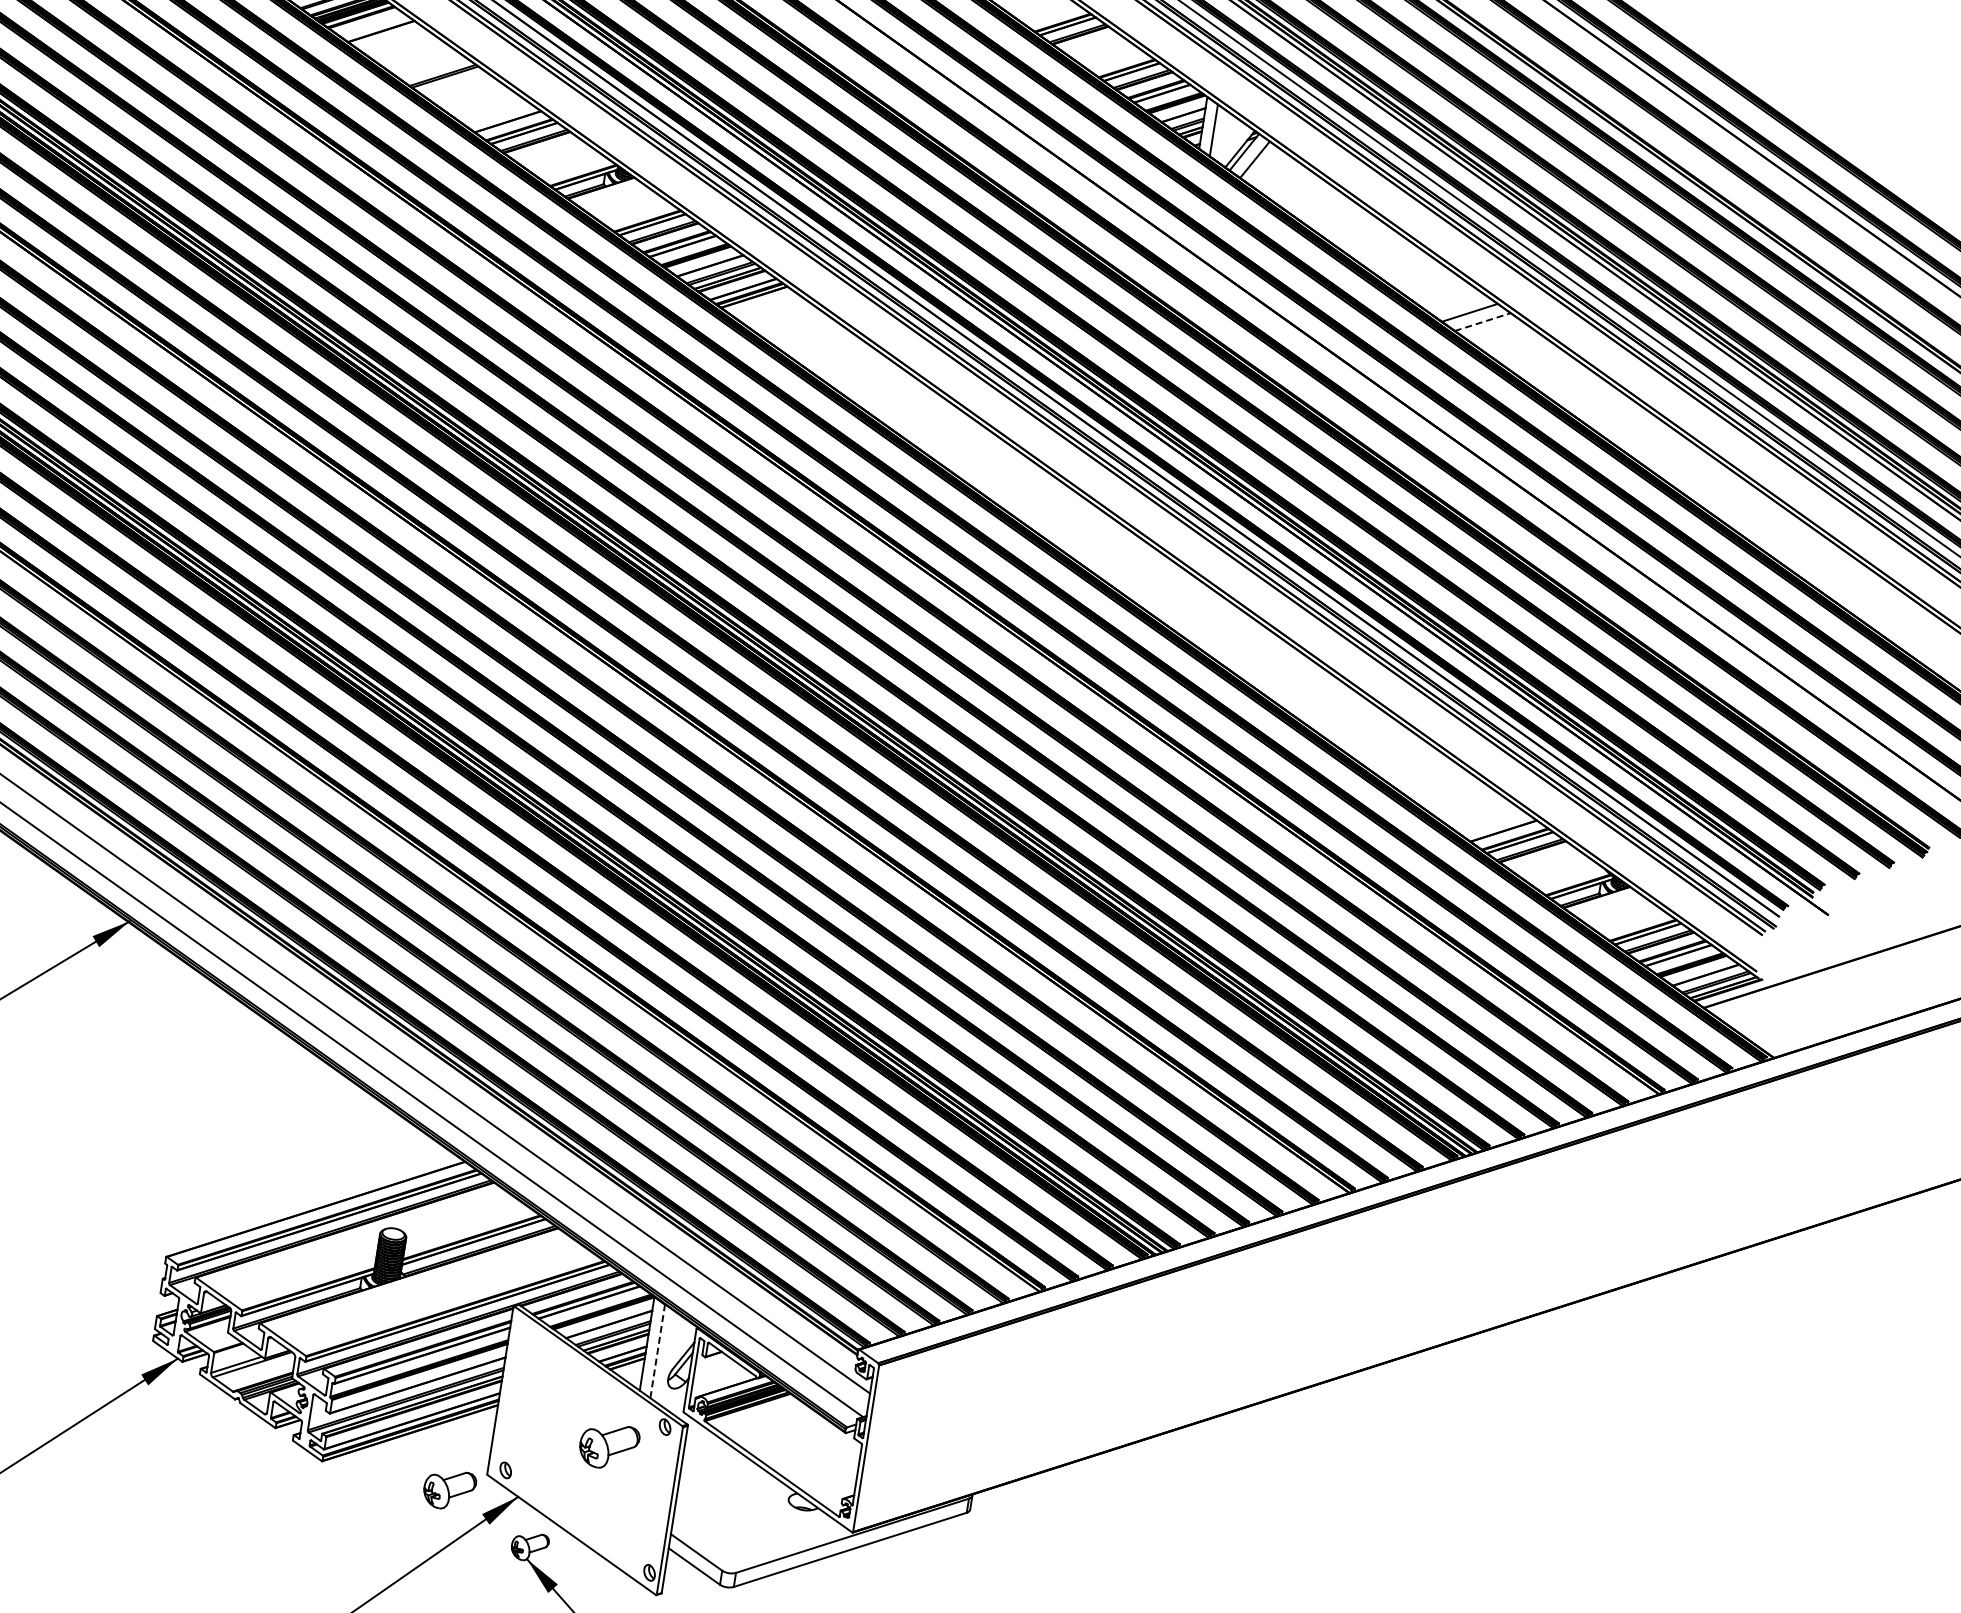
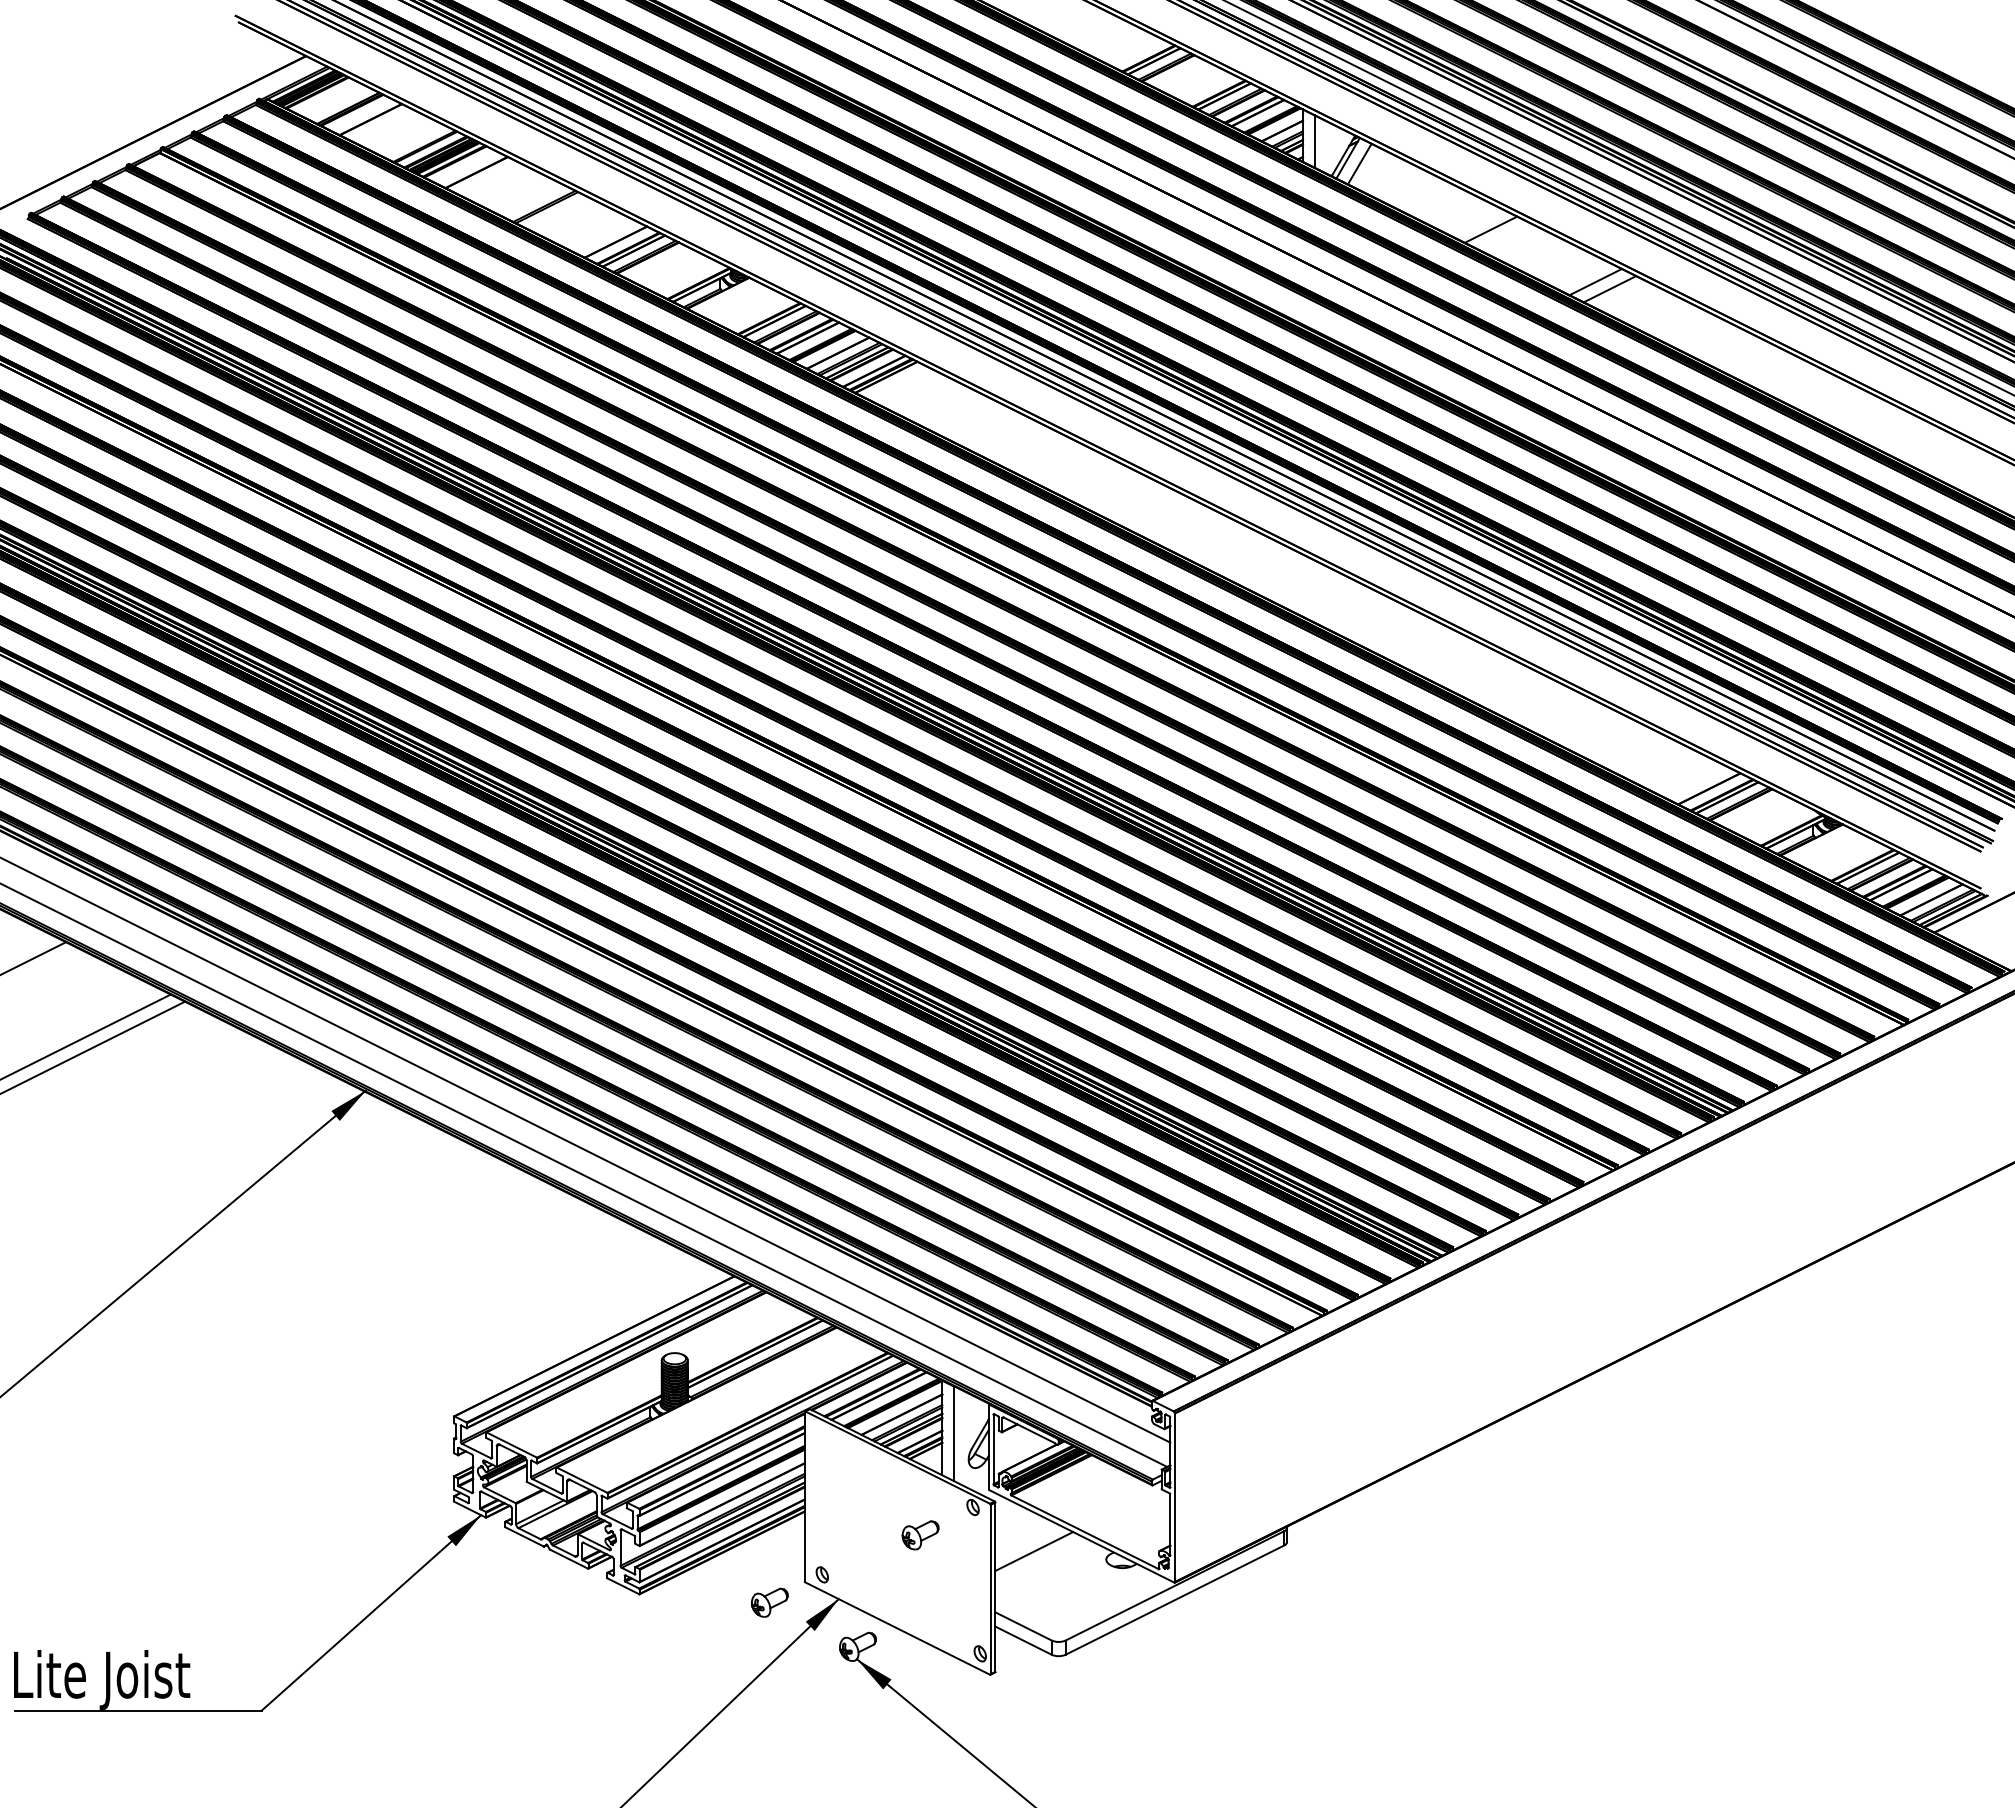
line: (1374, 244) -> (1490, 229), added
line: (1483, 322) -> (1610, 289), dashed -> solid
line: (658, 1351) -> (954, 1433), dashed -> solid
part: (608, 1446) -> (920, 1535), size x0.62
line: (719, 1480) -> (1034, 1551), added
part: (449, 1489) -> (769, 1602), size x0.71

